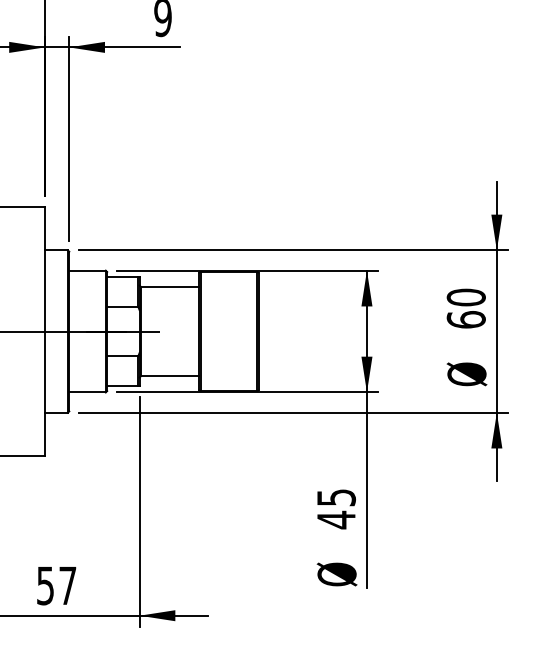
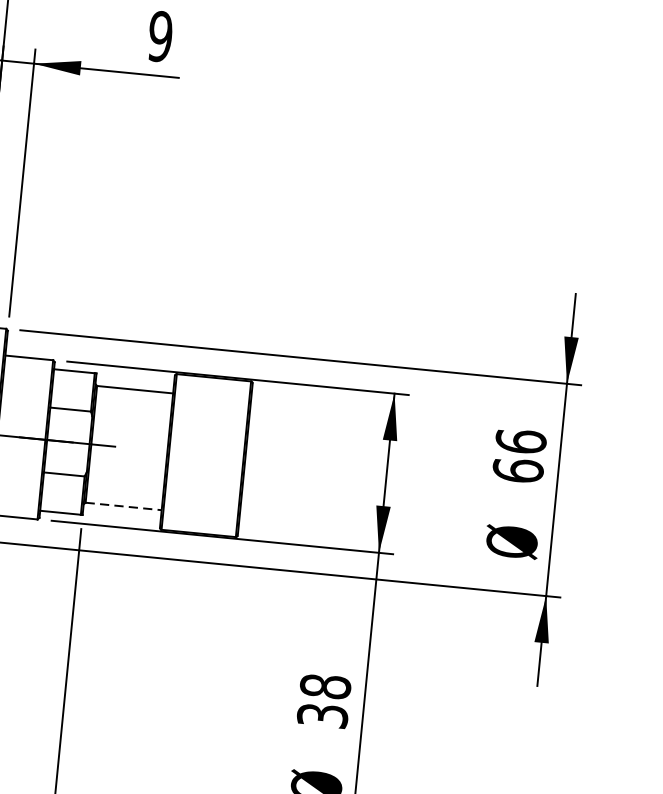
text: (465, 297) -> (519, 441), 60 -> 66
line: (170, 376) -> (124, 506), solid -> dashed
text: (335, 509) -> (322, 701), 45 -> 38

